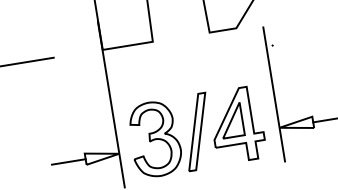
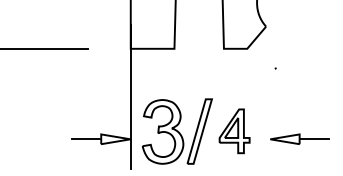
line: (274, 93) -> (270, 109), removed
part: (237, 125) -> (234, 131), size x0.7

